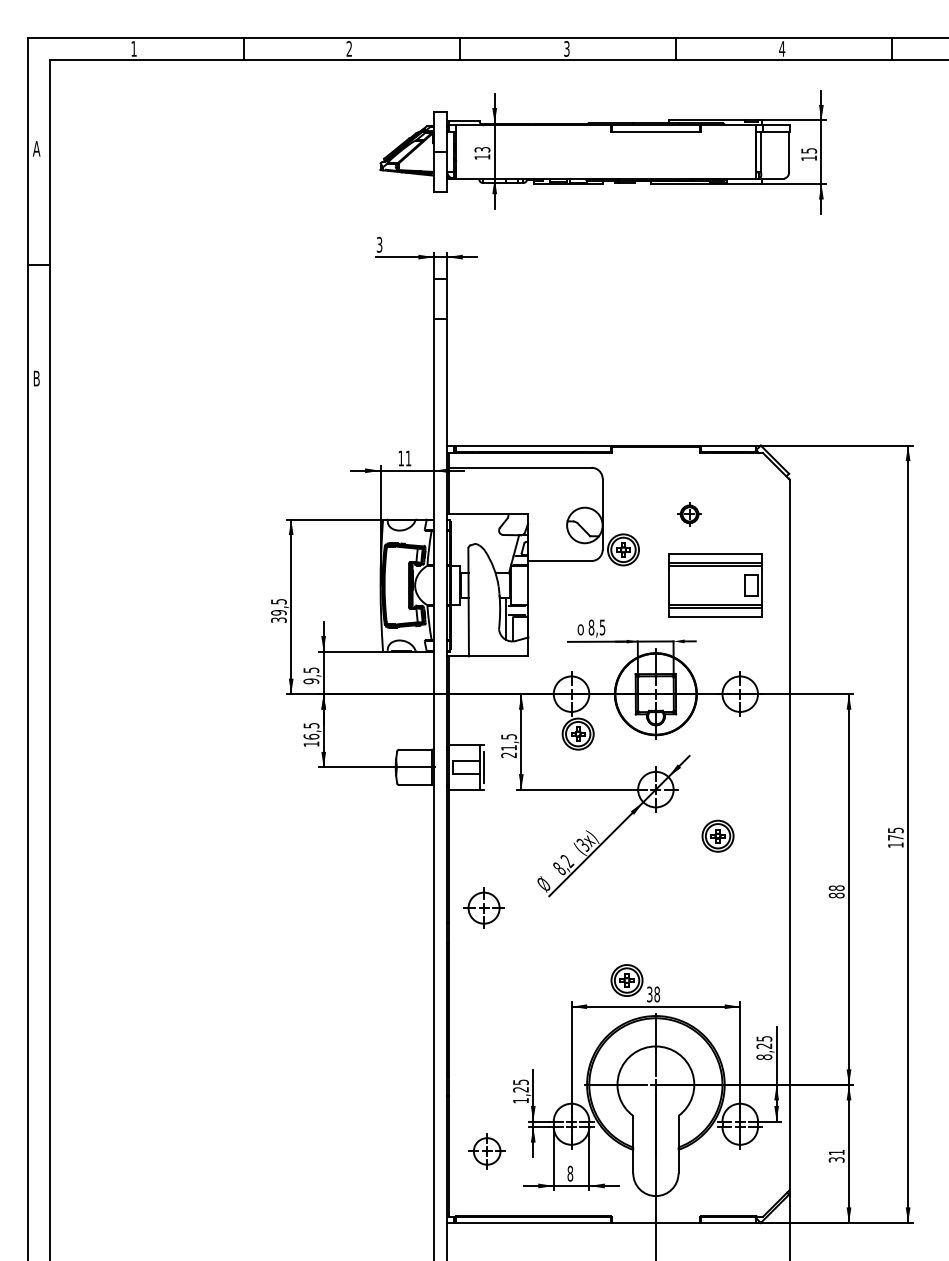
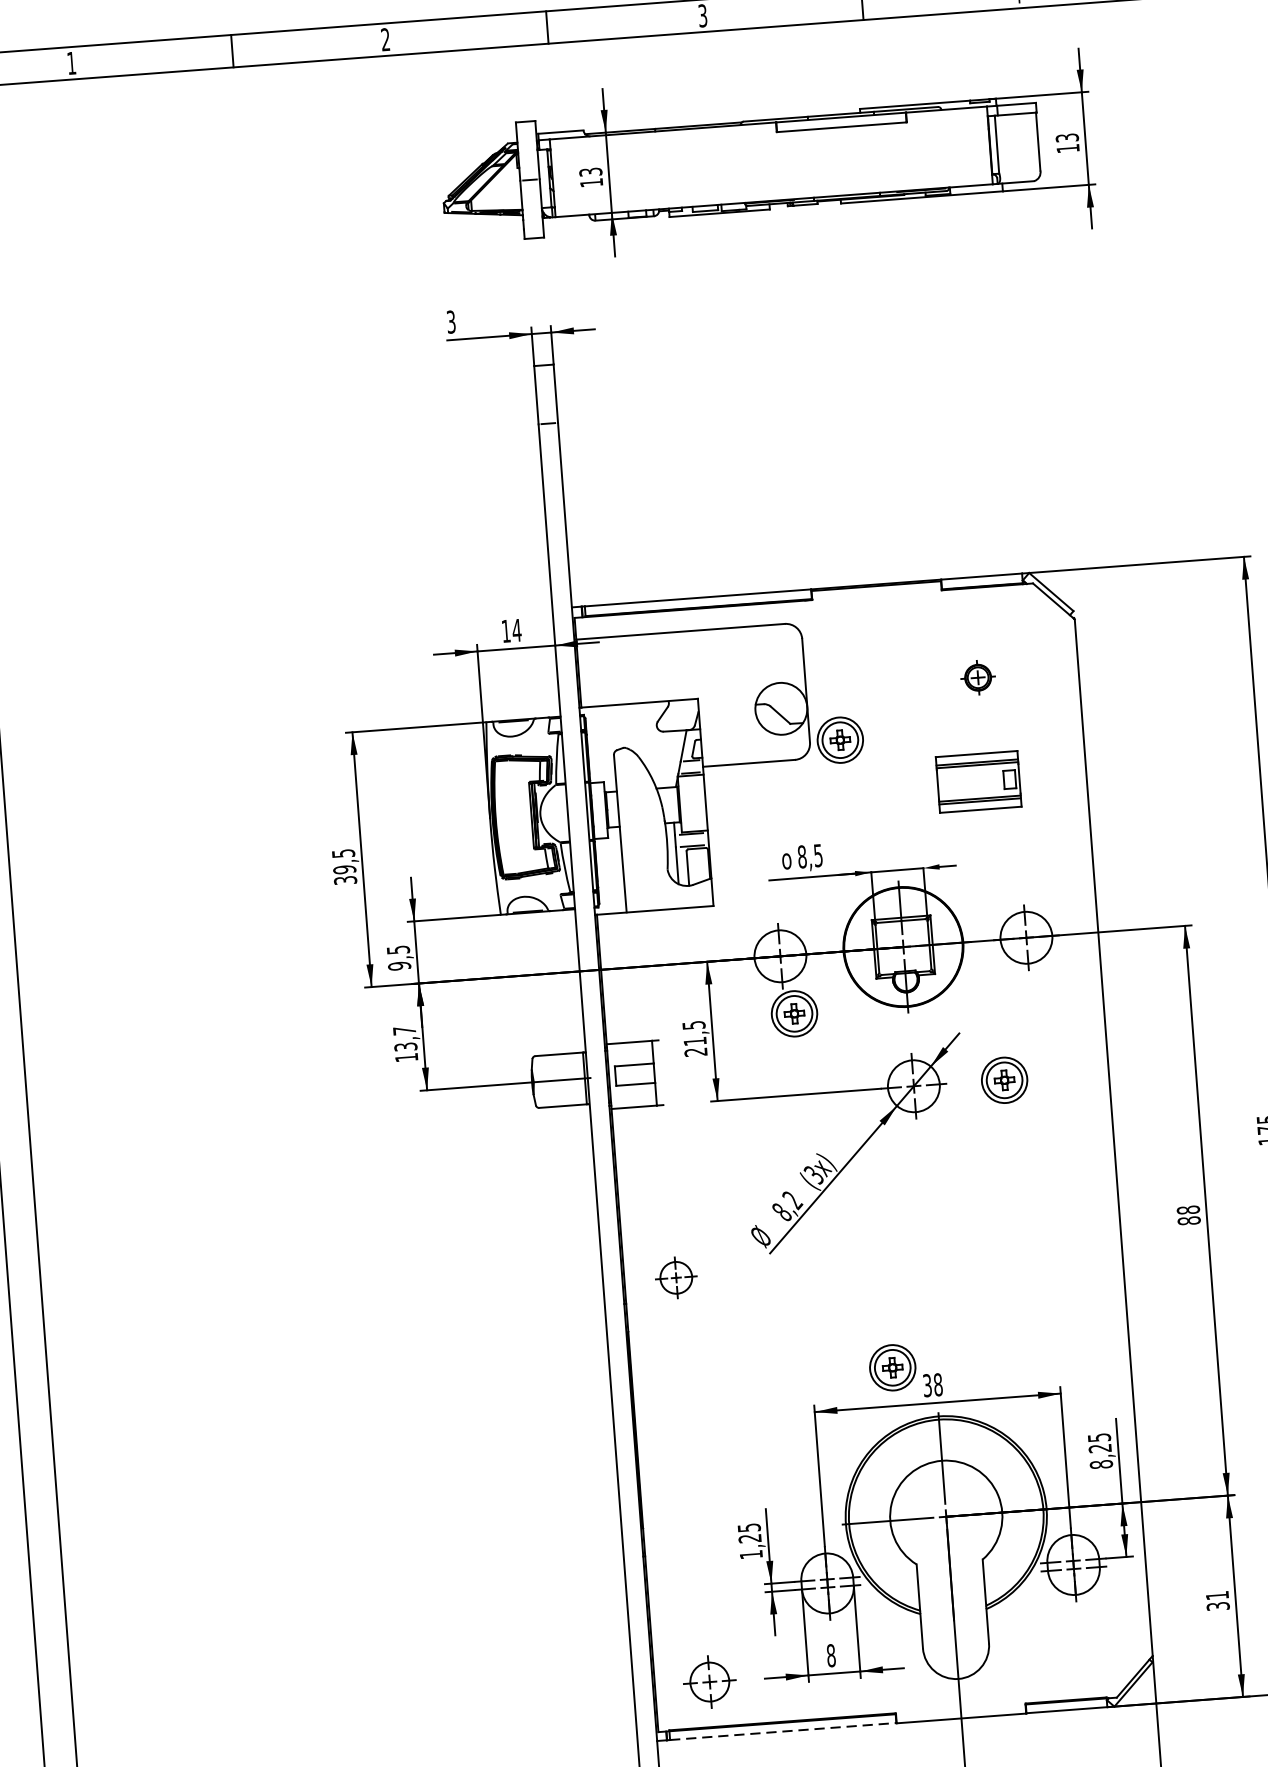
text: (808, 150) -> (1066, 137), 15 -> 13
text: (408, 458) -> (516, 630), 11 -> 14
part: (689, 514) -> (977, 677), moved
part: (715, 585) -> (978, 782), size x0.6
text: (311, 731) -> (405, 1039), 16,5 -> 13,7
line: (484, 766) -> (661, 1071), removed
part: (717, 835) -> (1003, 1079), moved
part: (483, 907) -> (675, 1277), size x0.7
part: (486, 1151) -> (708, 1682), moved
line: (533, 1222) -> (782, 1730), solid -> dashed

